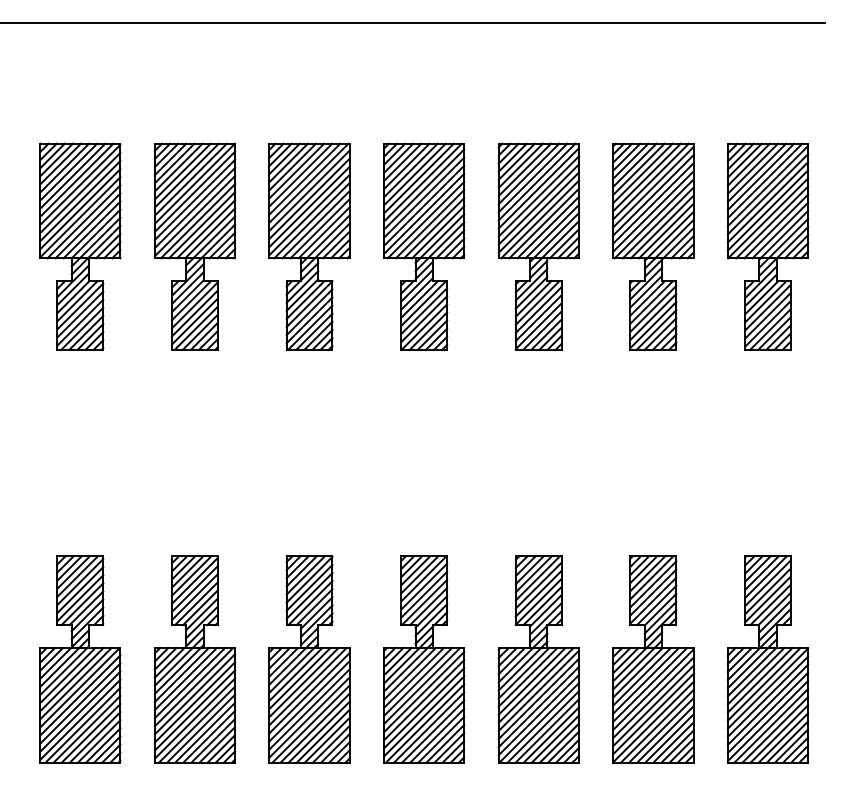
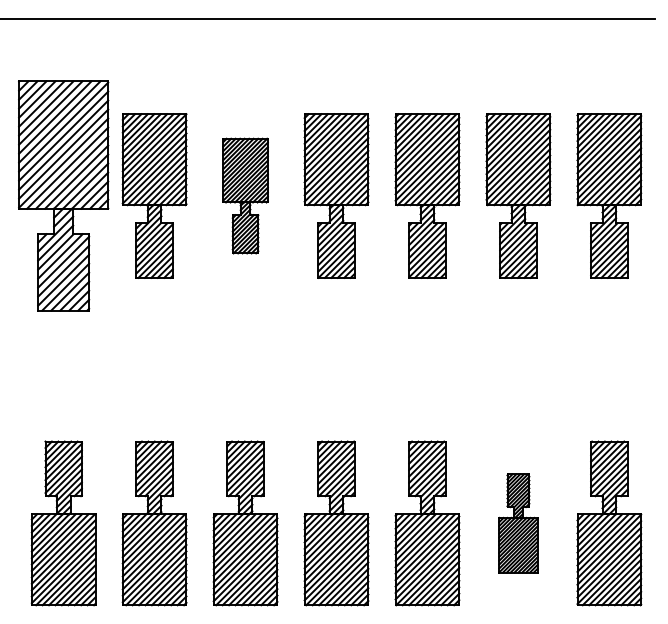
part: (80, 246) -> (63, 195), size x1.4
part: (309, 246) -> (245, 195), size x0.7
part: (653, 659) -> (518, 523), size x0.6

